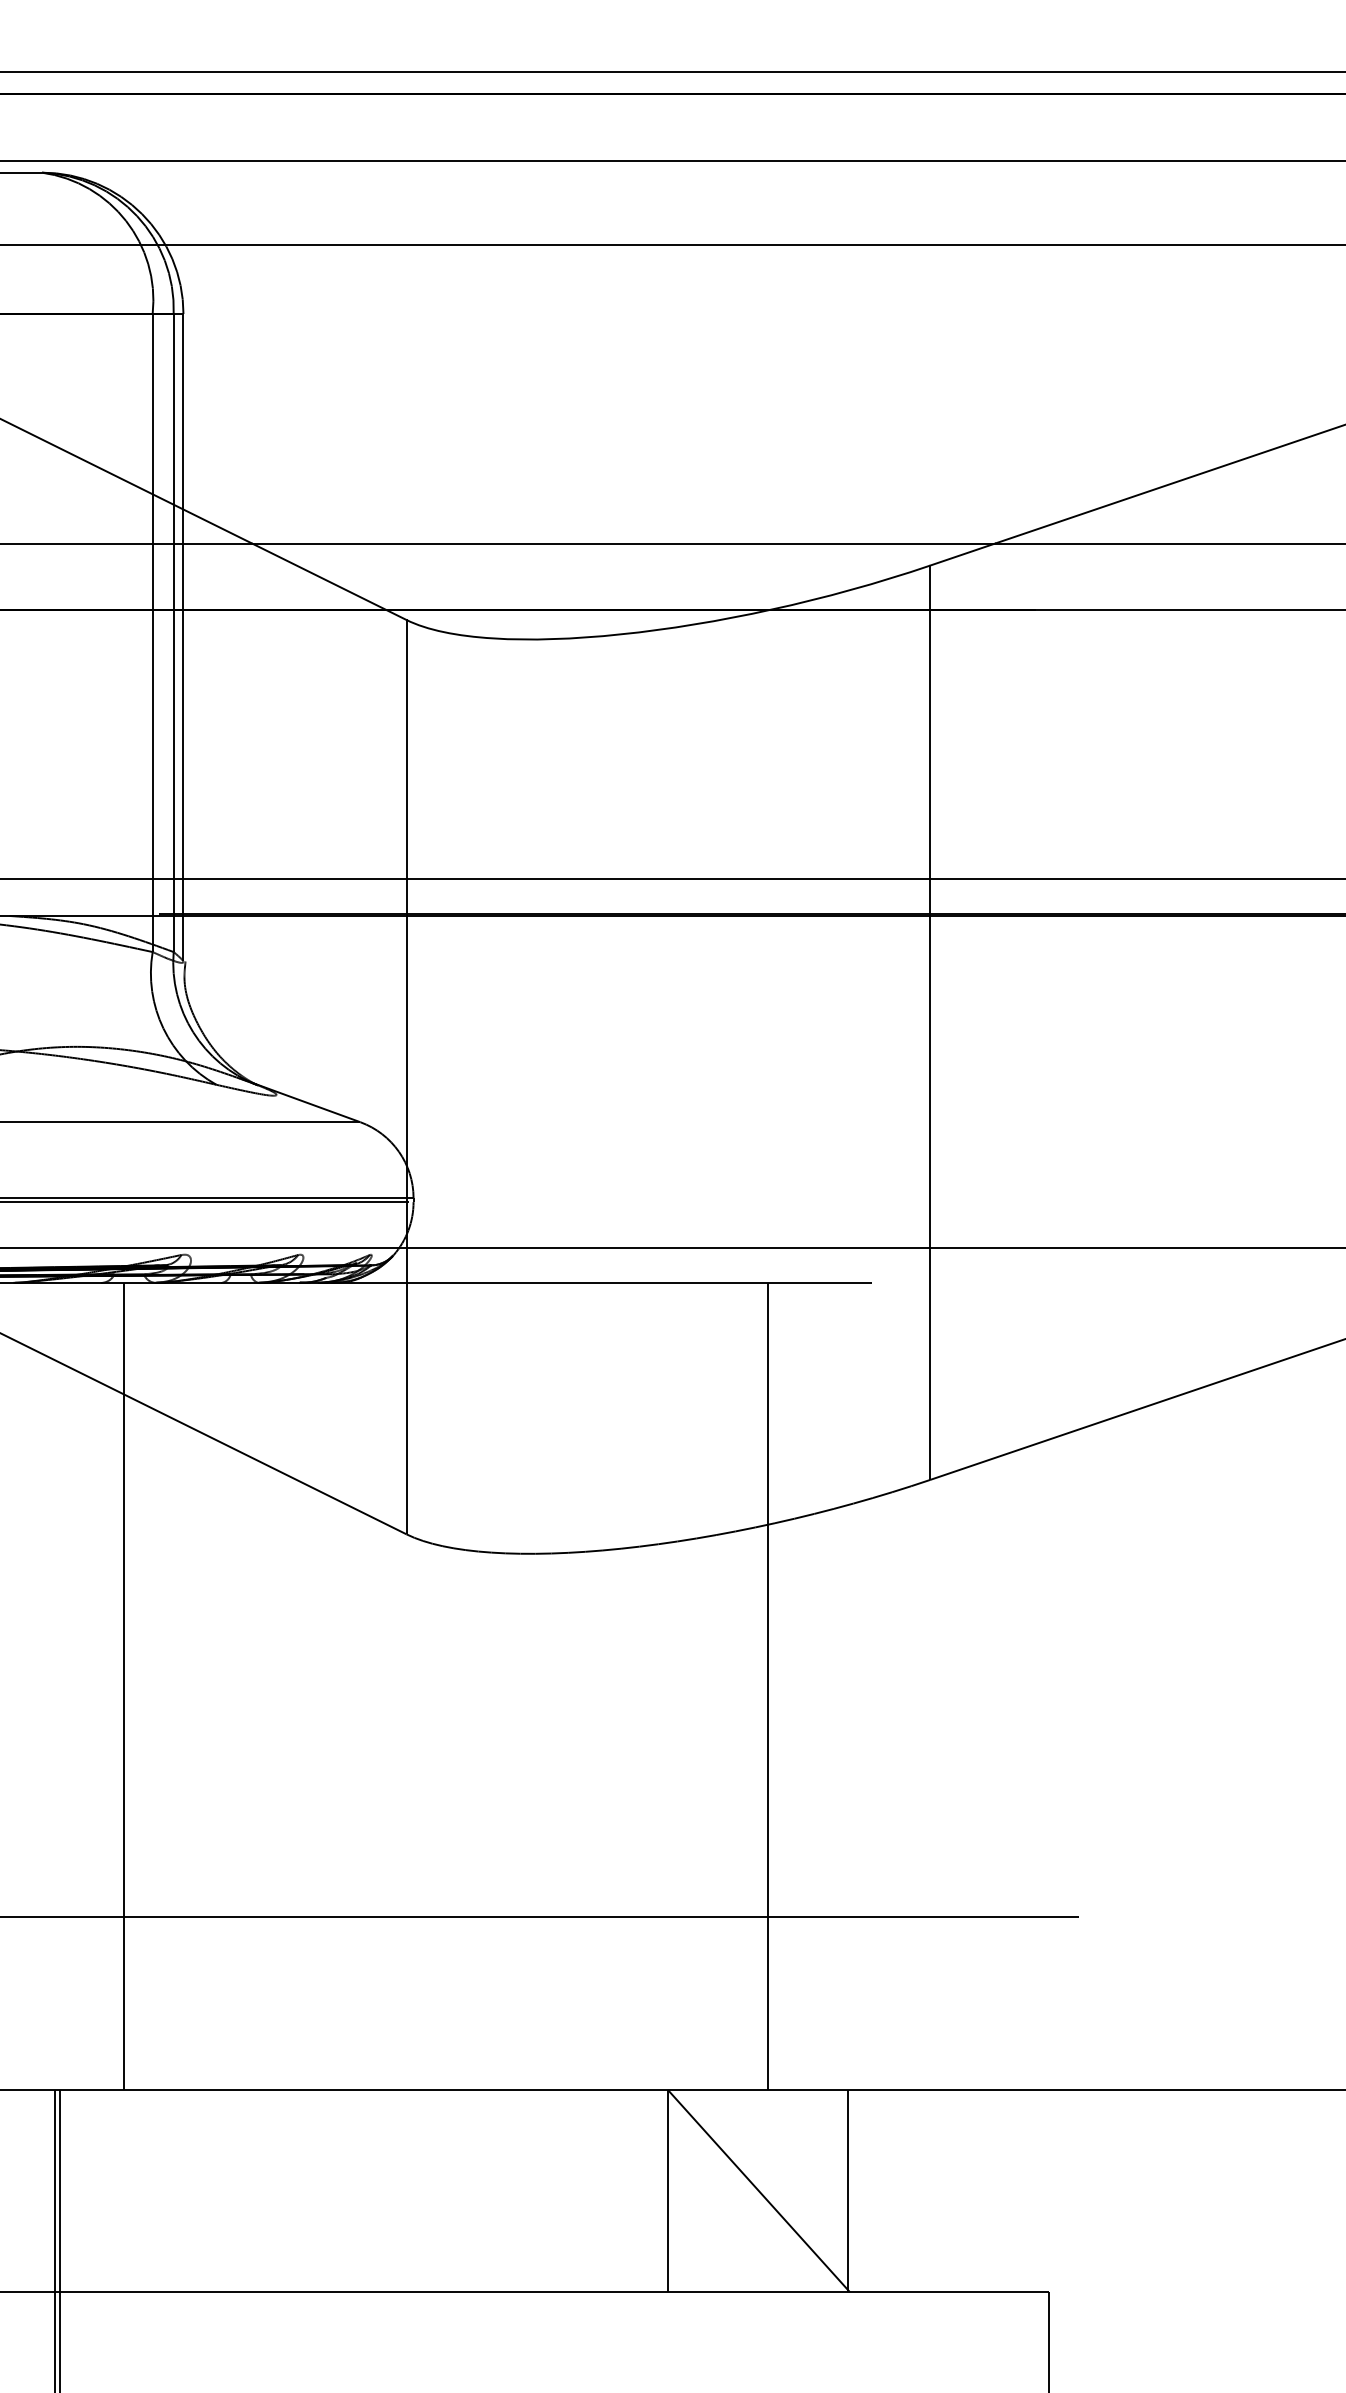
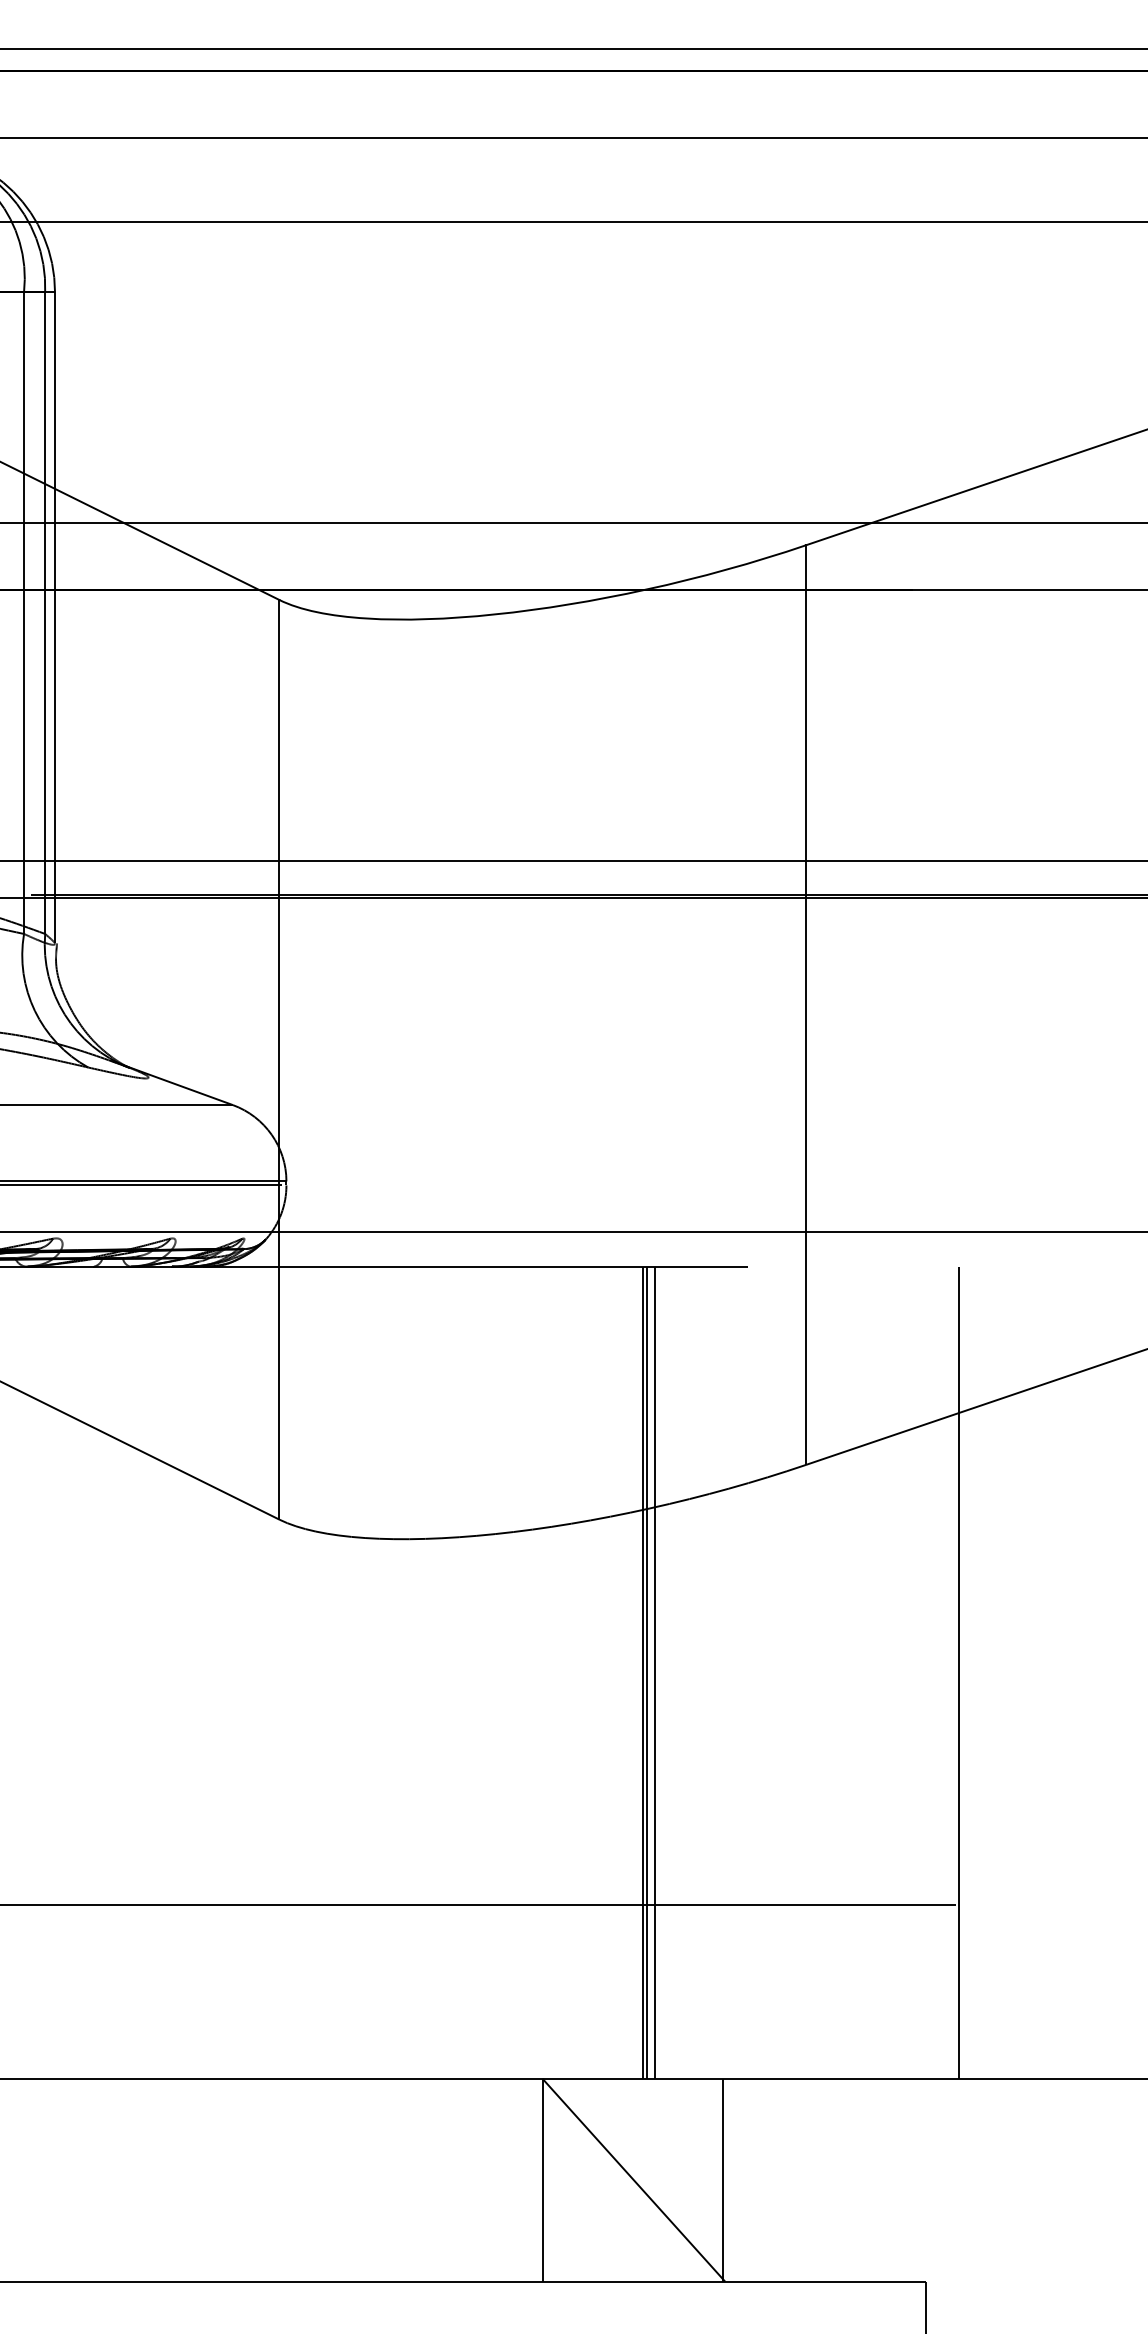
line: (772, 1686) -> (647, 1672), added
line: (779, 1686) -> (654, 1672), added
line: (1081, 1686) -> (958, 1672), added

